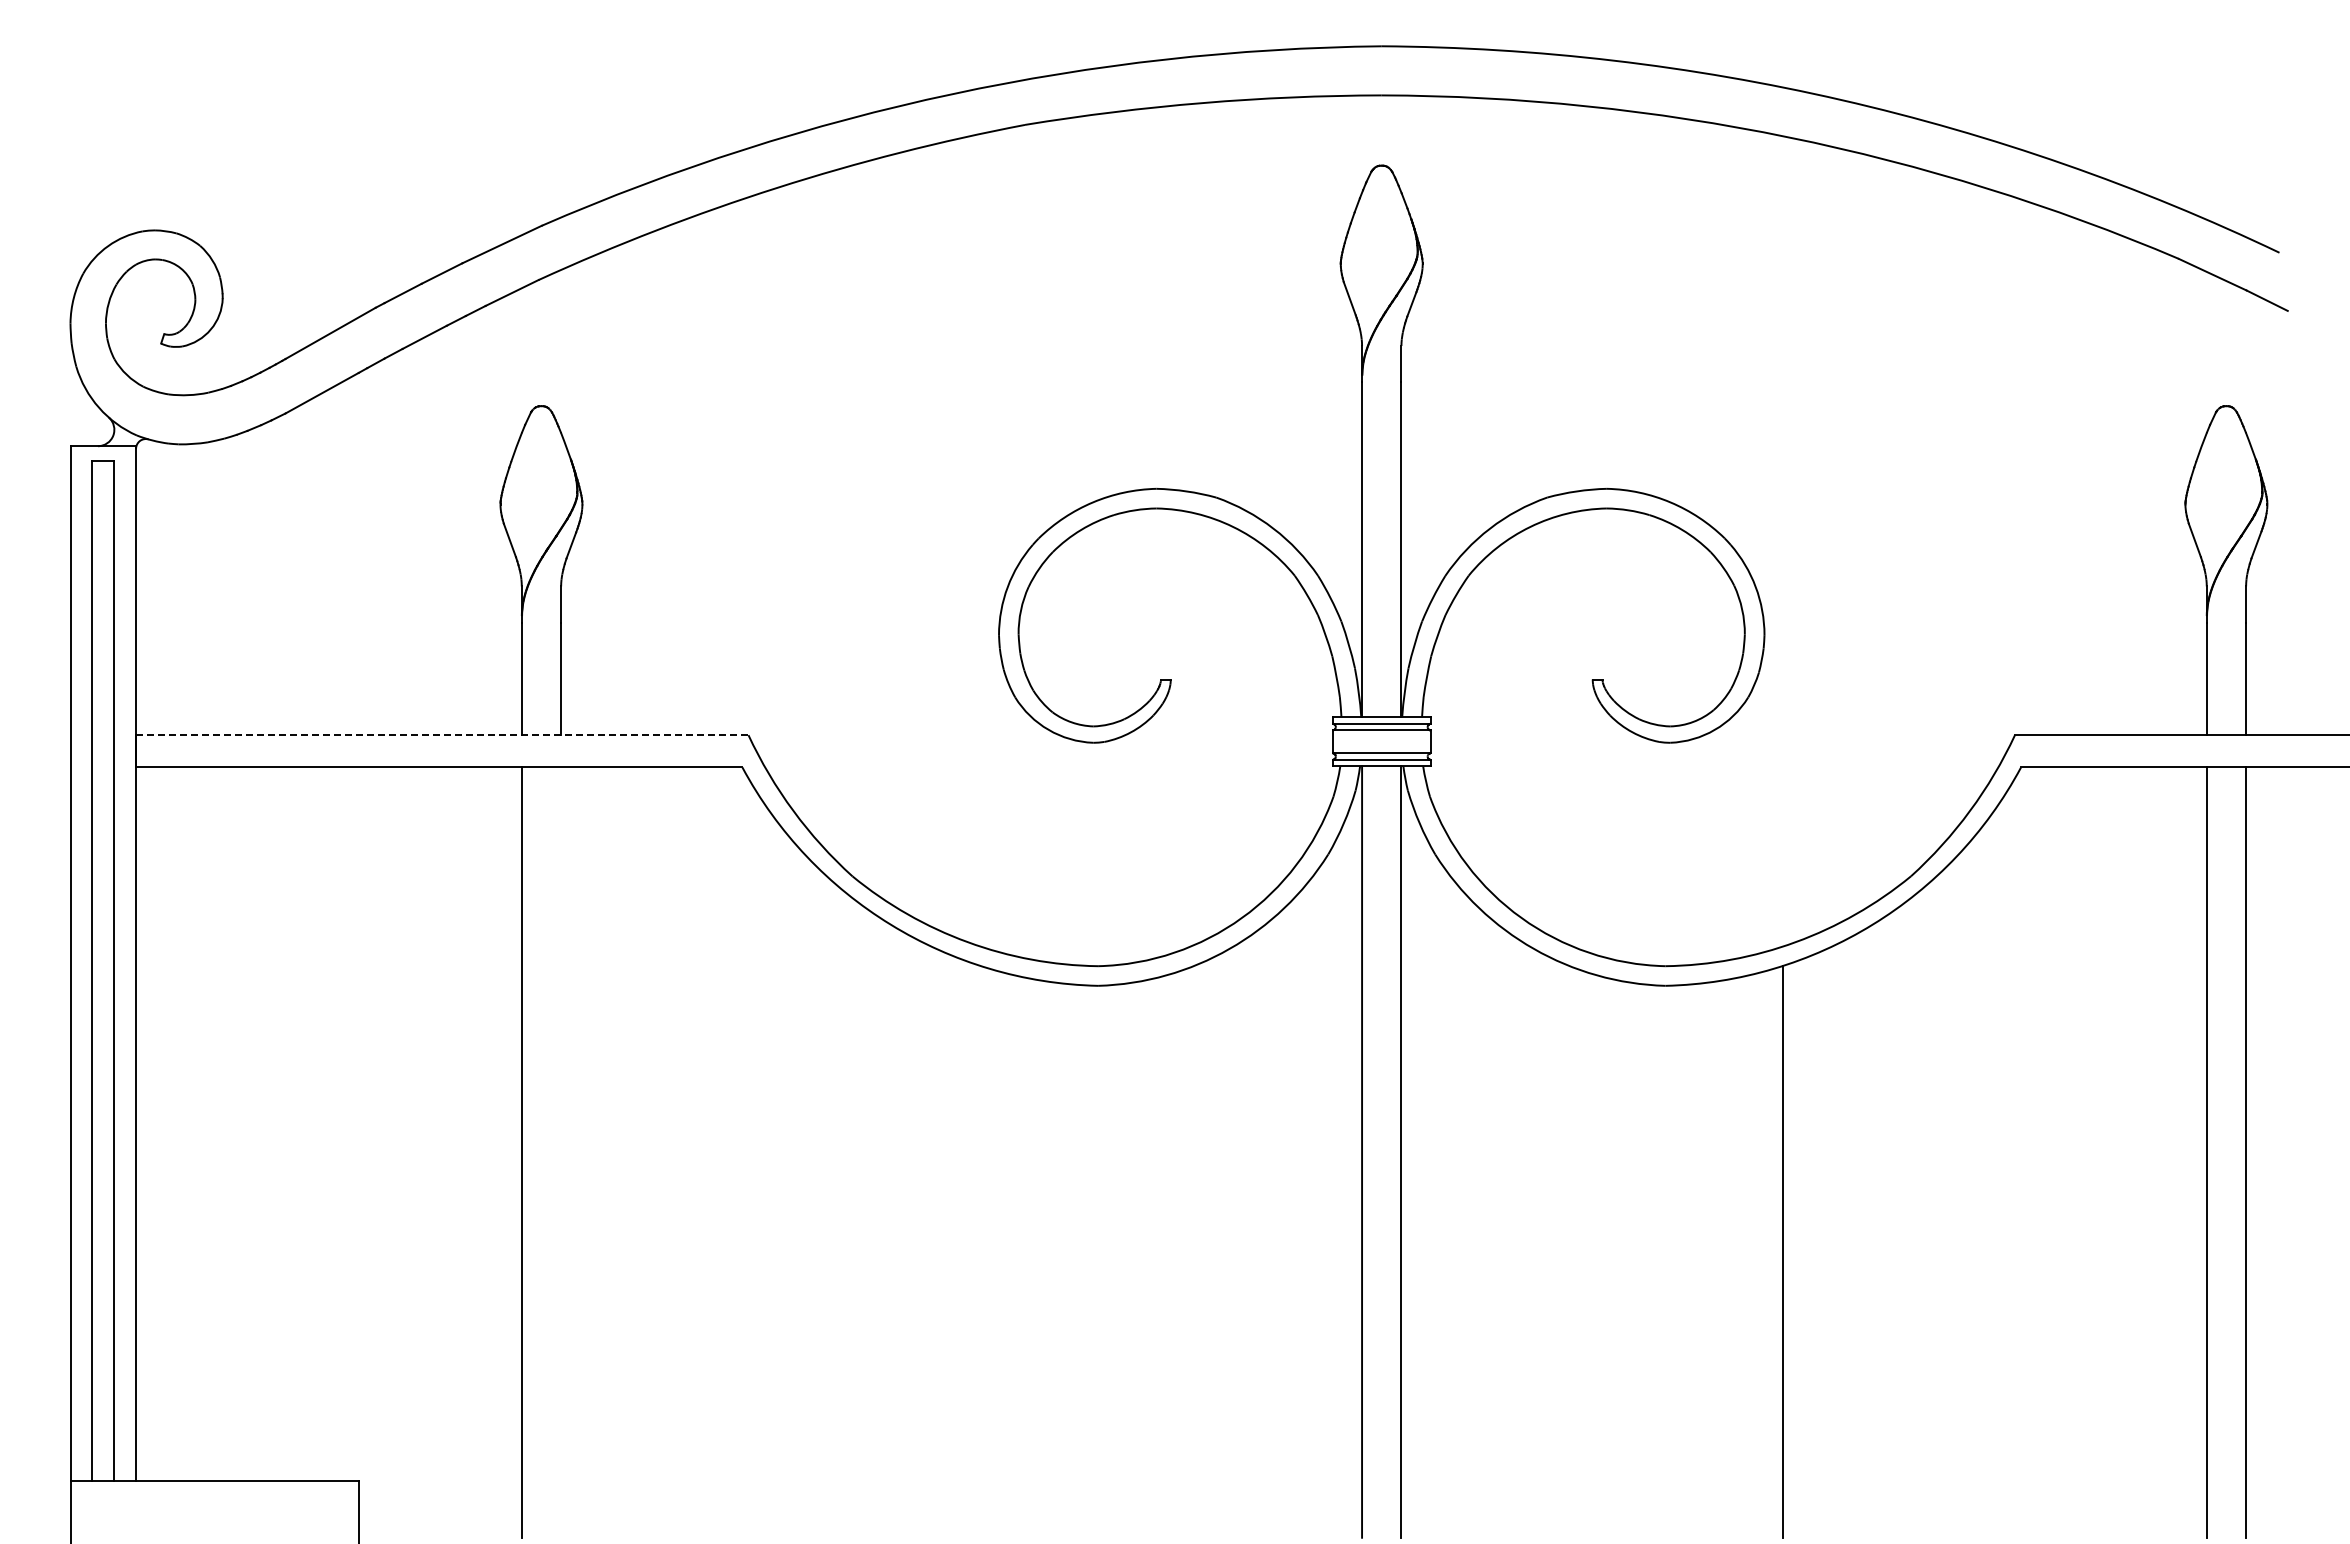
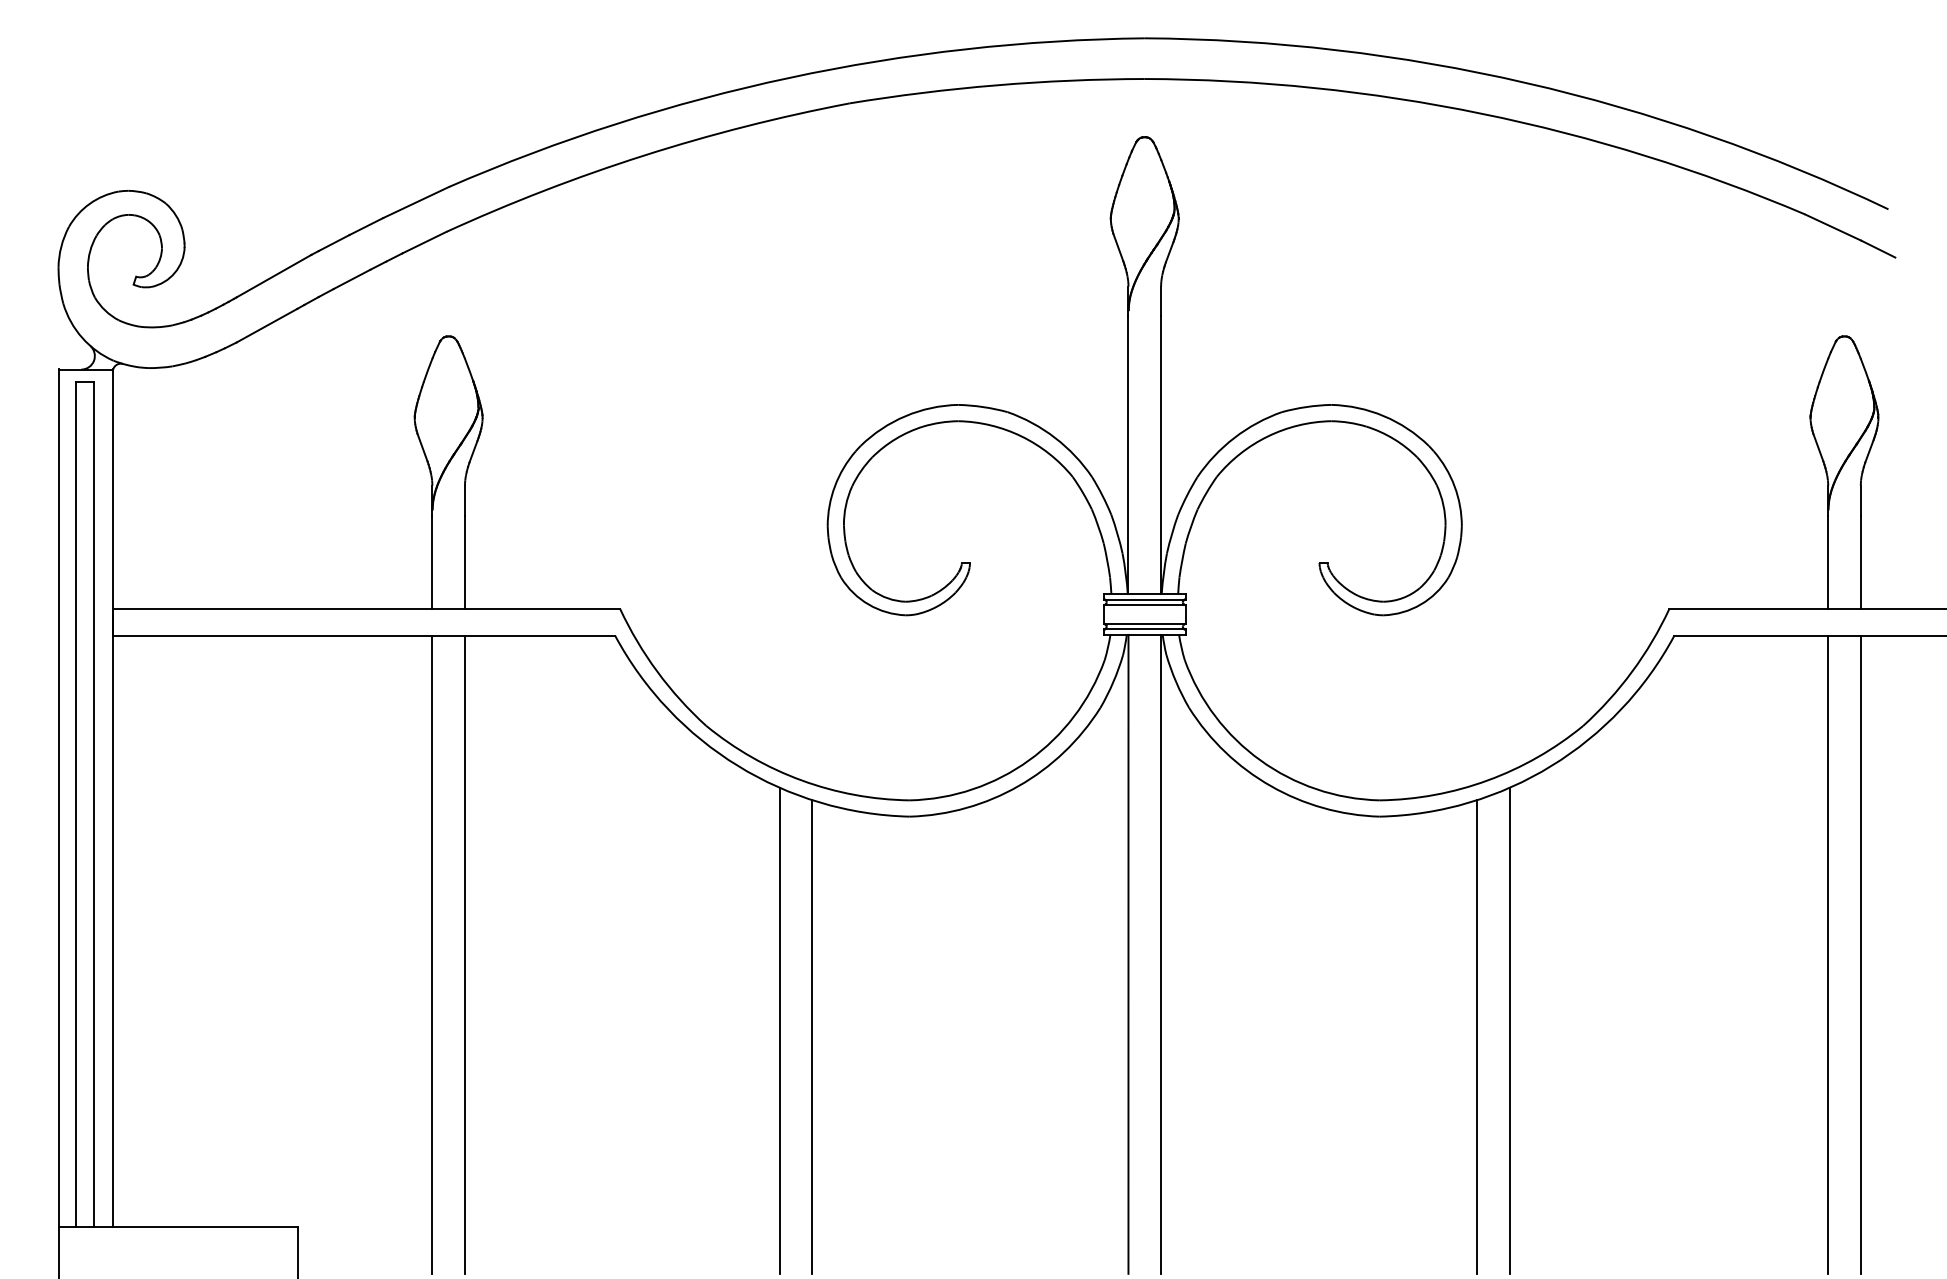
line: (442, 734) -> (366, 608), dashed -> solid
line: (561, 1152) -> (465, 954), added
line: (940, 1243) -> (779, 1030), added
line: (1822, 1243) -> (1509, 1030), added
line: (980, 1251) -> (812, 1036), added

